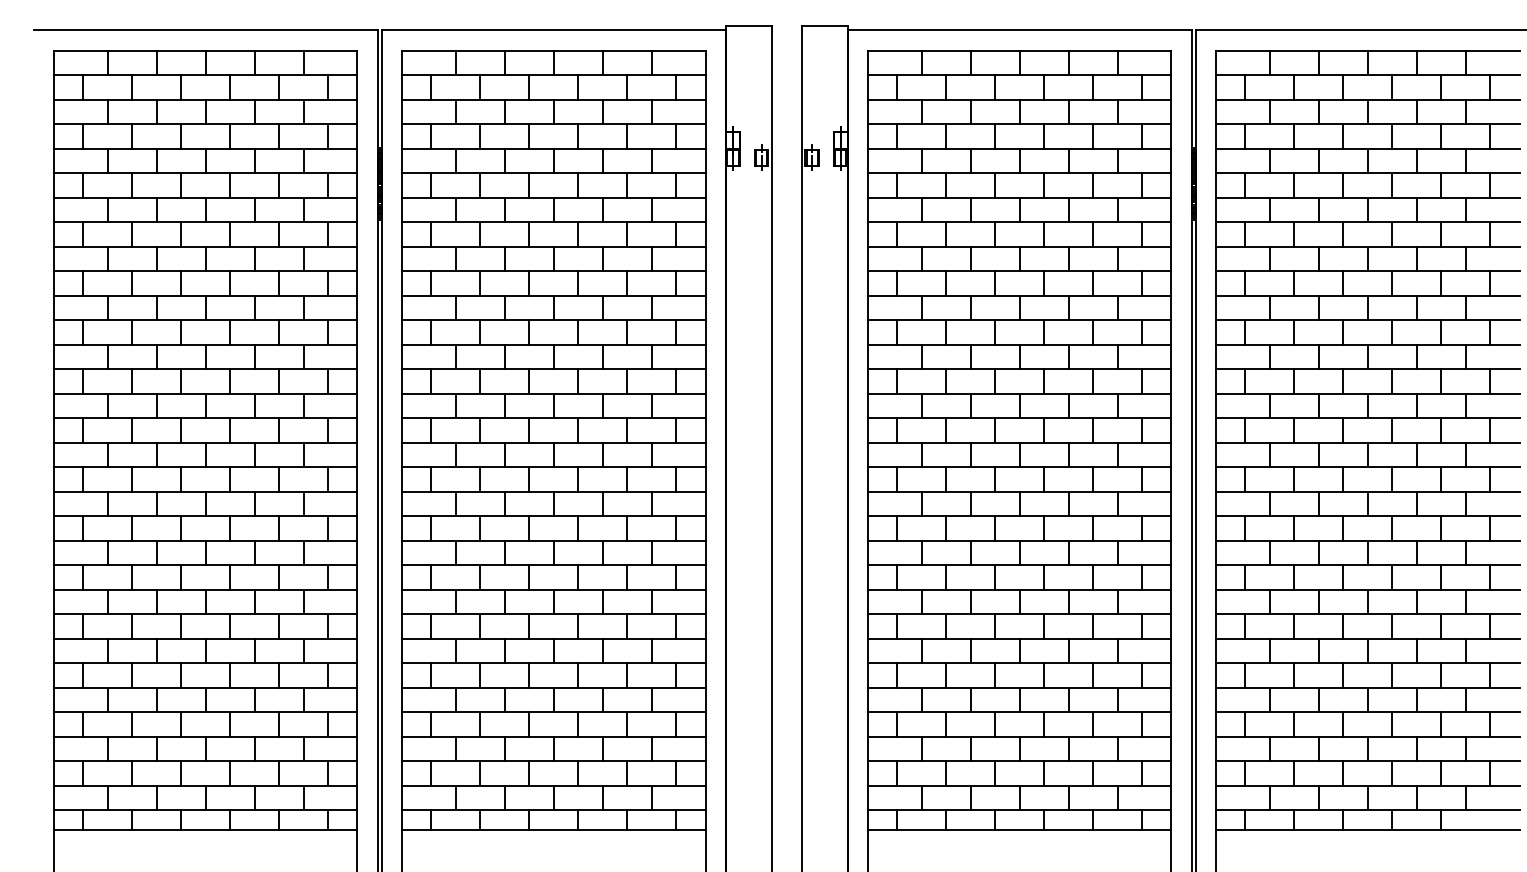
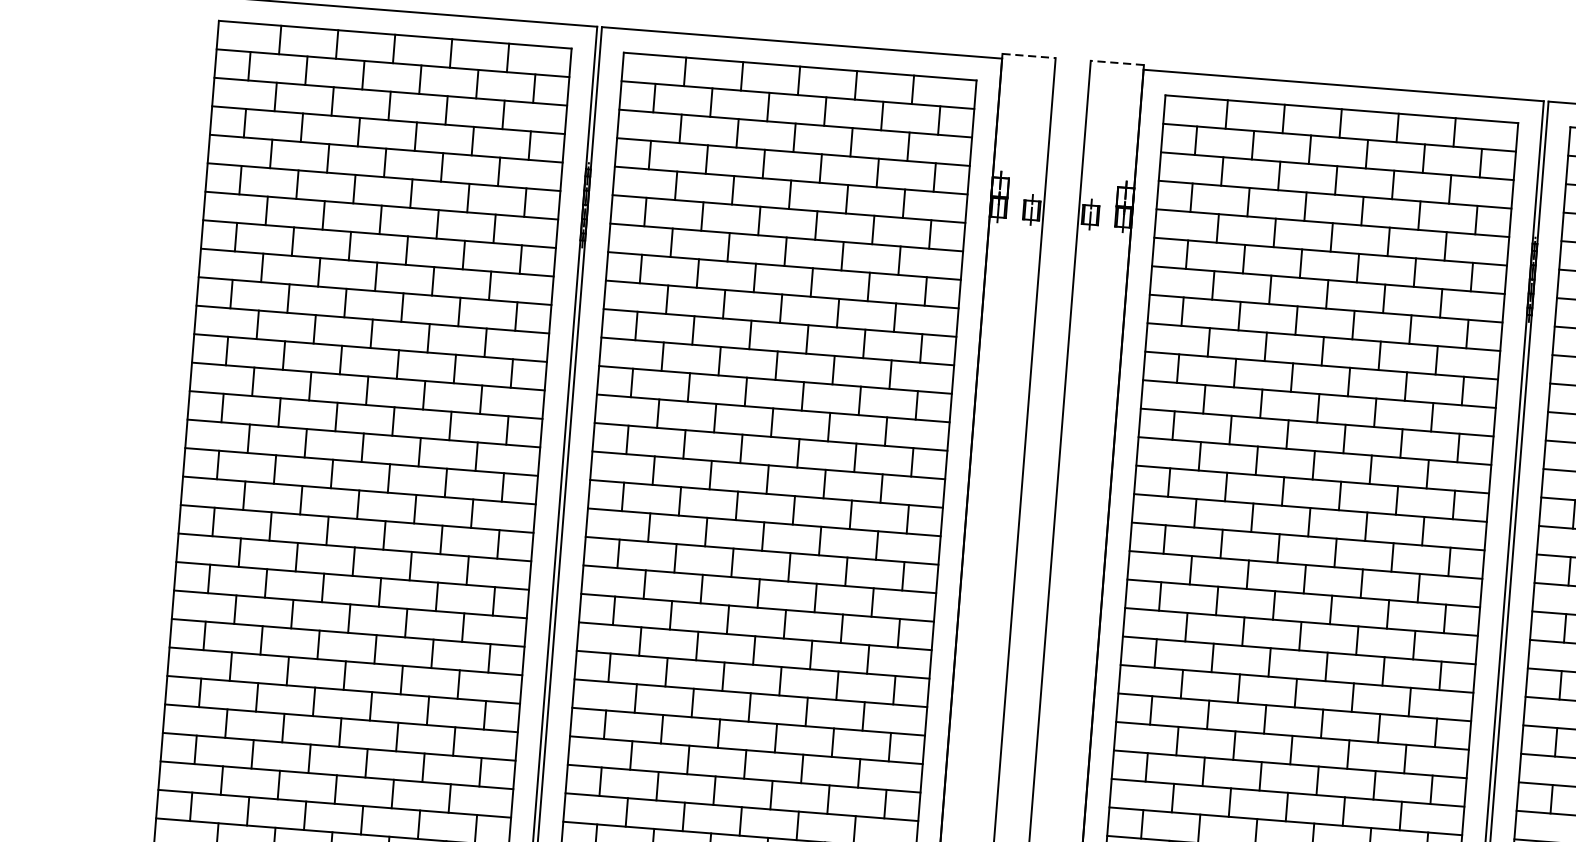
line: (748, 26) -> (1028, 56), solid -> dashed
line: (824, 26) -> (1117, 63), solid -> dashed

